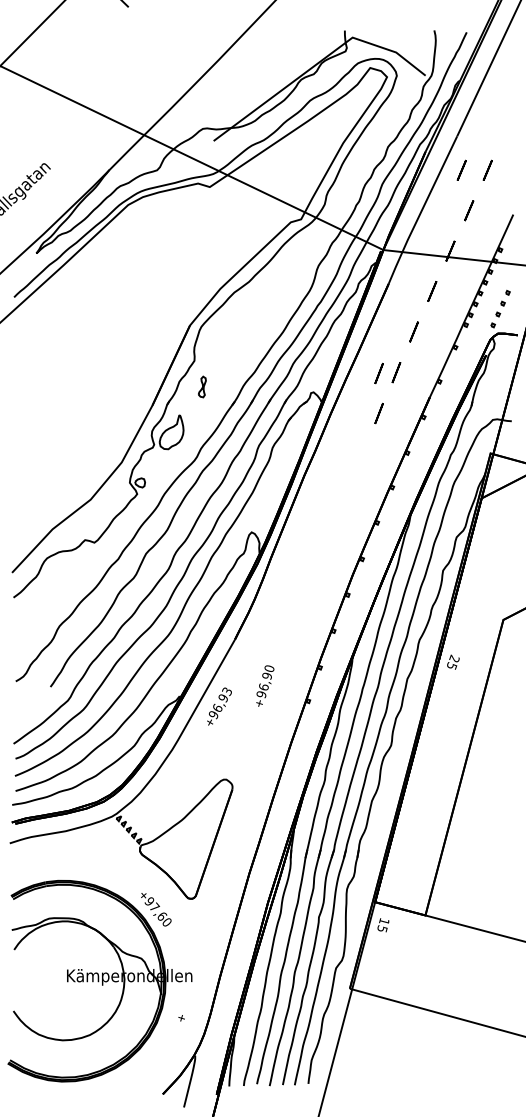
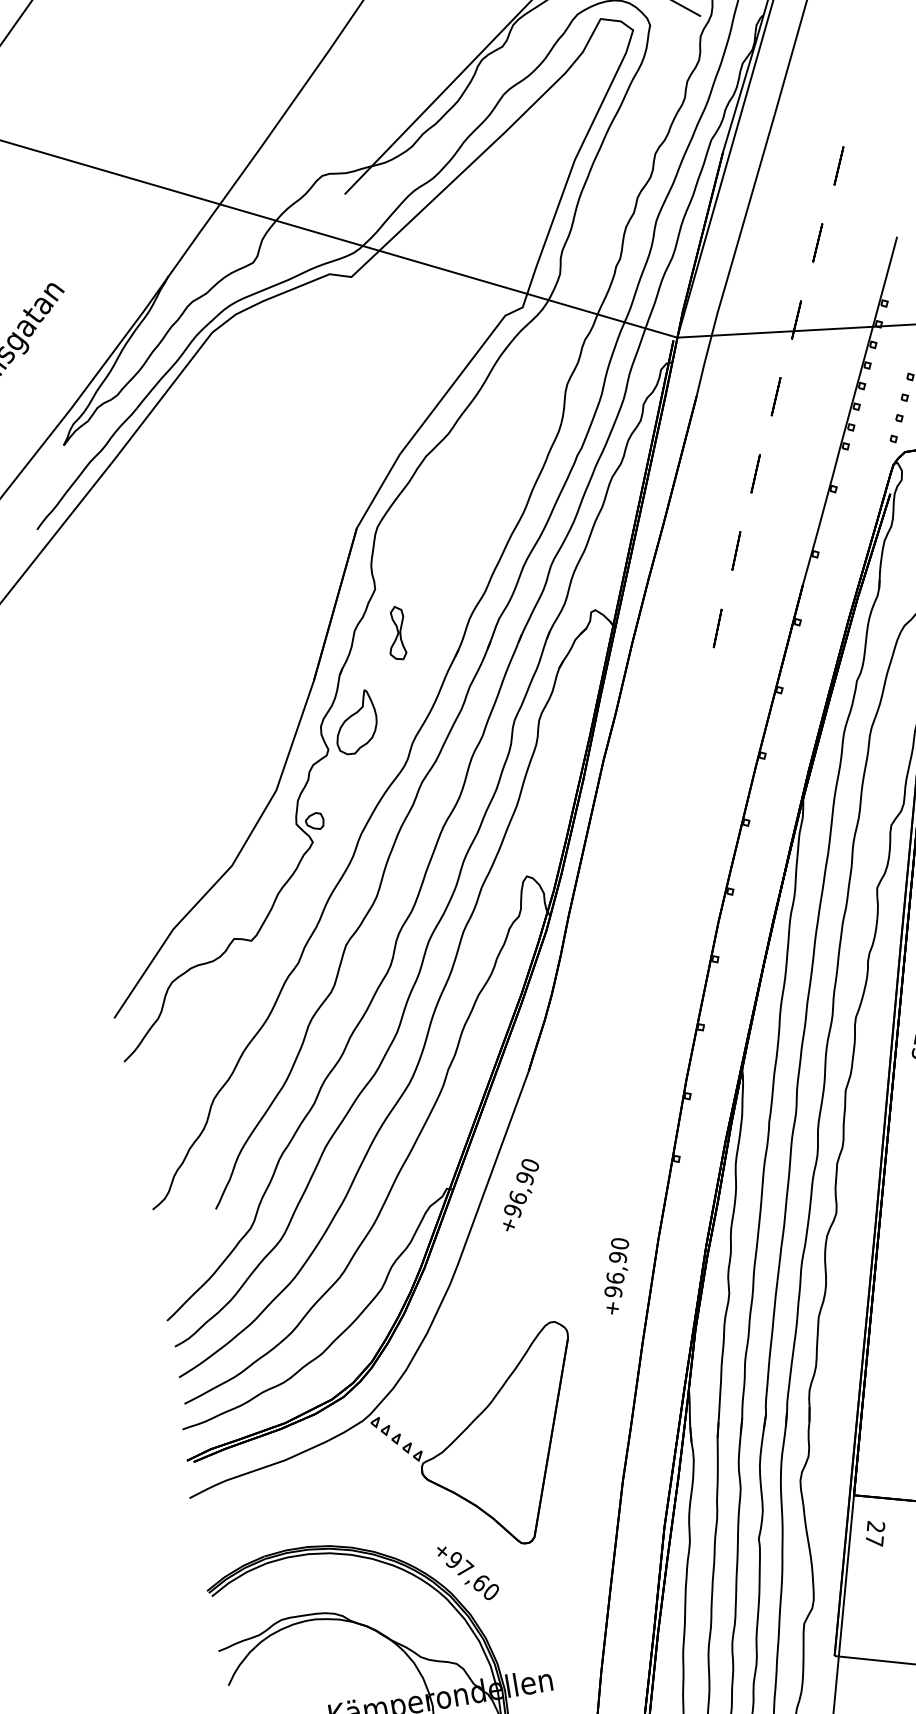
line: (461, 169) -> (792, 172), removed
line: (378, 373) -> (704, 557), removed
part: (202, 386) -> (396, 632), size x1.43
text: (265, 685) -> (617, 1274), moved
text: (226, 692) -> (529, 1167), 96,93 -> 96,90
text: (383, 924) -> (875, 1532), 15 -> 27

